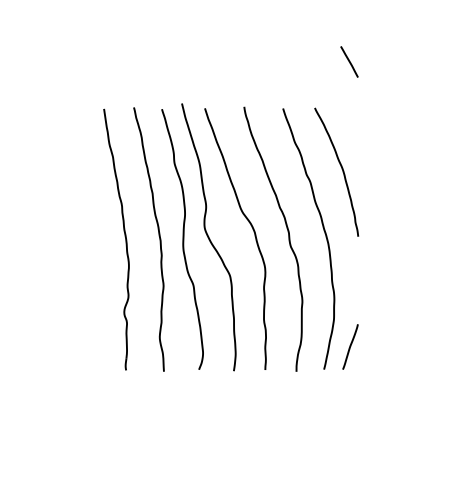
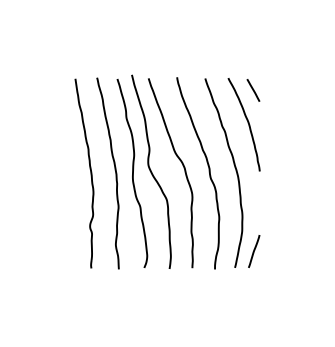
line: (349, 61) -> (253, 90), moved

